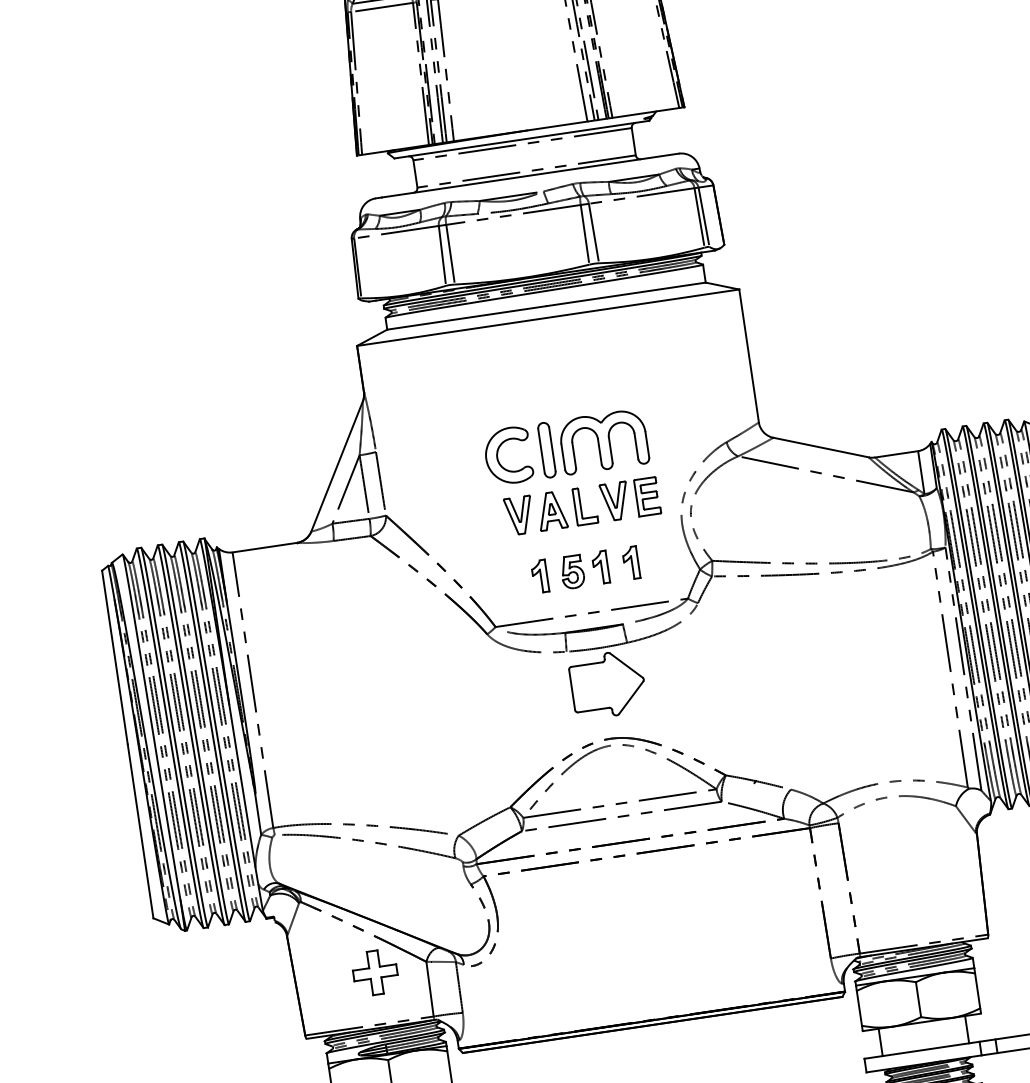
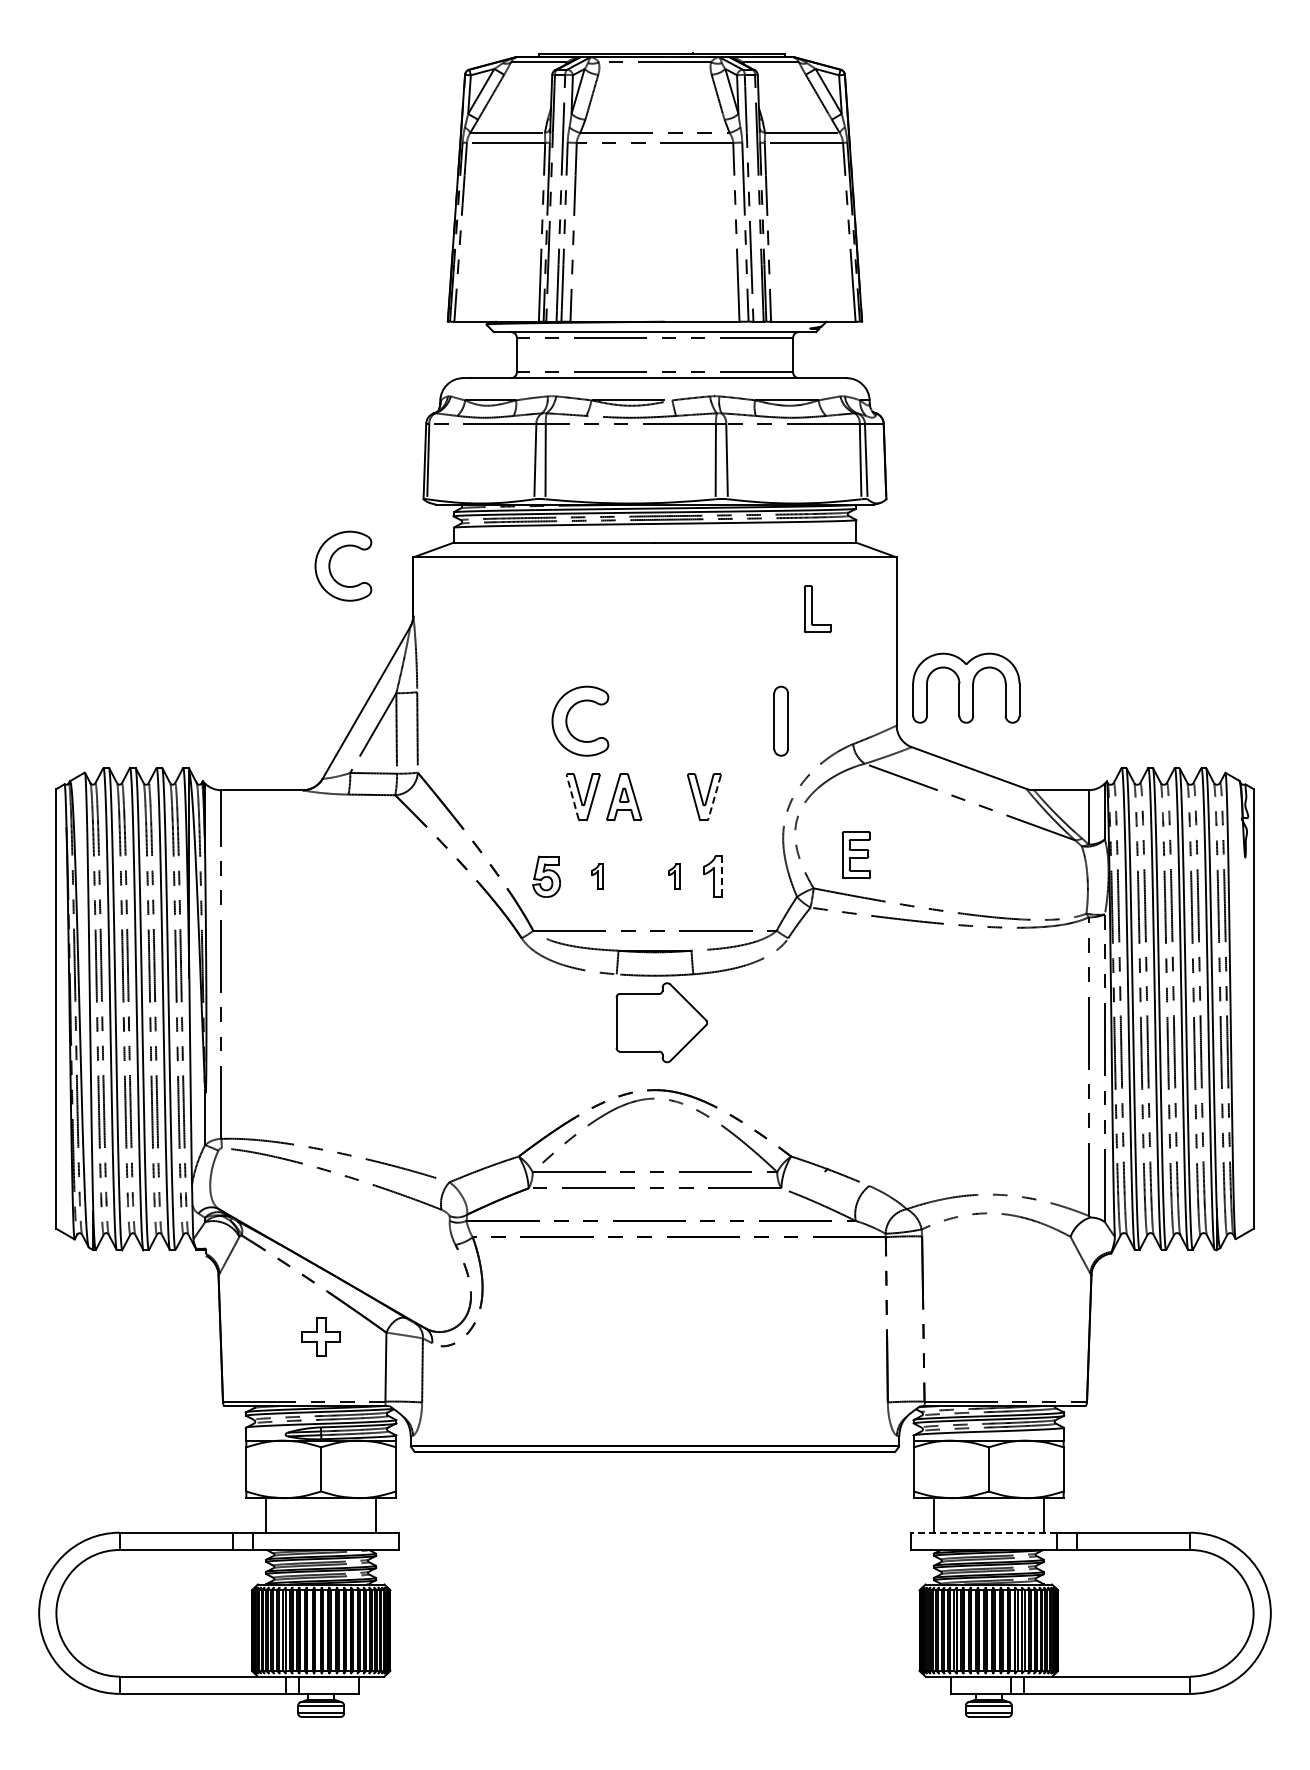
part: (292, 357) -> (331, 560), added
part: (604, 441) -> (966, 687), moved
part: (546, 449) -> (780, 720), moved
part: (647, 496) -> (856, 855), moved
line: (623, 500) -> (714, 797), solid -> dashed
part: (585, 506) -> (817, 609), moved
line: (511, 517) -> (572, 797), solid -> dashed
line: (638, 562) -> (721, 876), solid -> dashed
part: (600, 567) -> (674, 876), size x0.6
part: (572, 571) -> (546, 876), moved
part: (540, 576) -> (597, 876), size x0.6
part: (375, 972) -> (321, 1336), size x0.7
line: (921, 1050) -> (983, 1532), solid -> dashed

